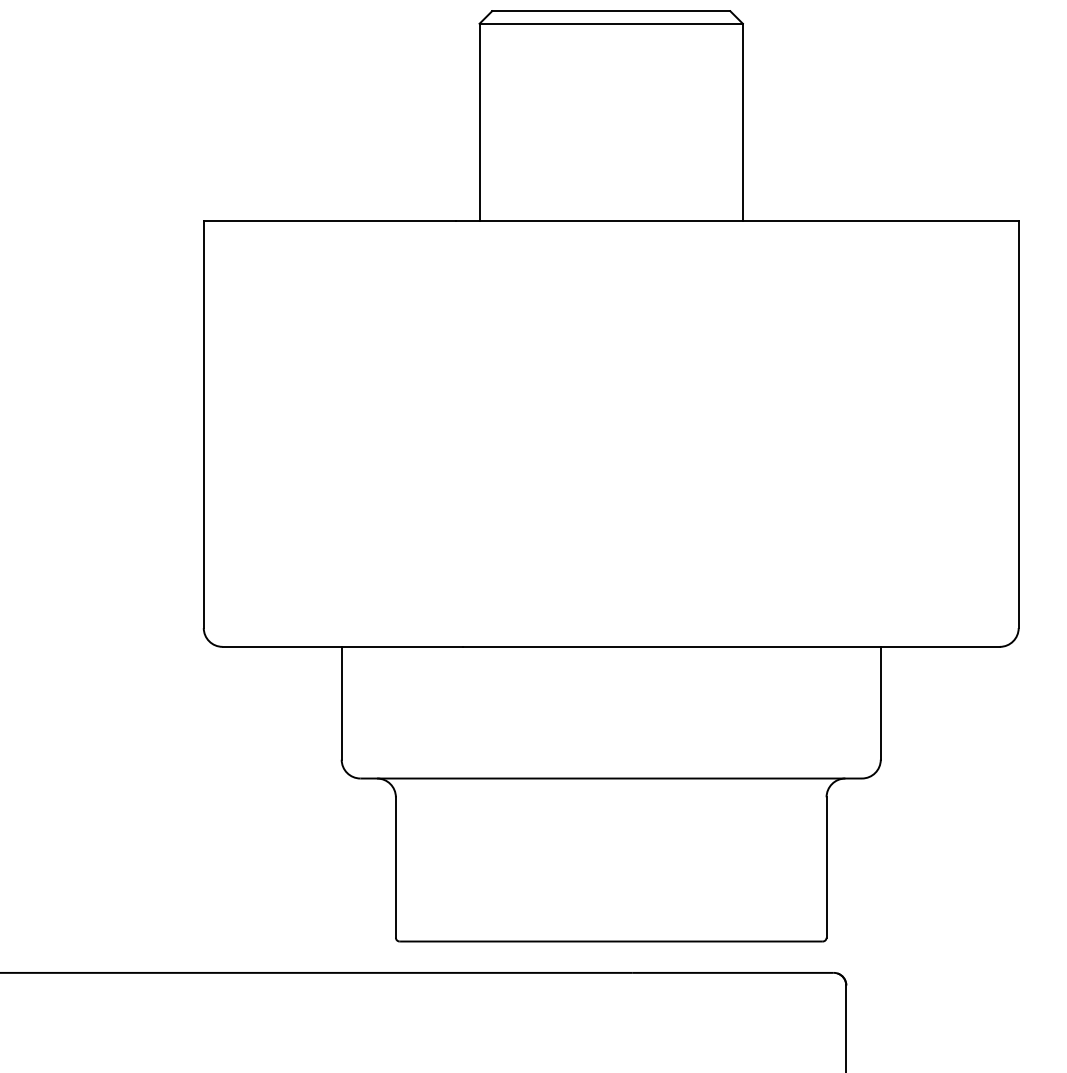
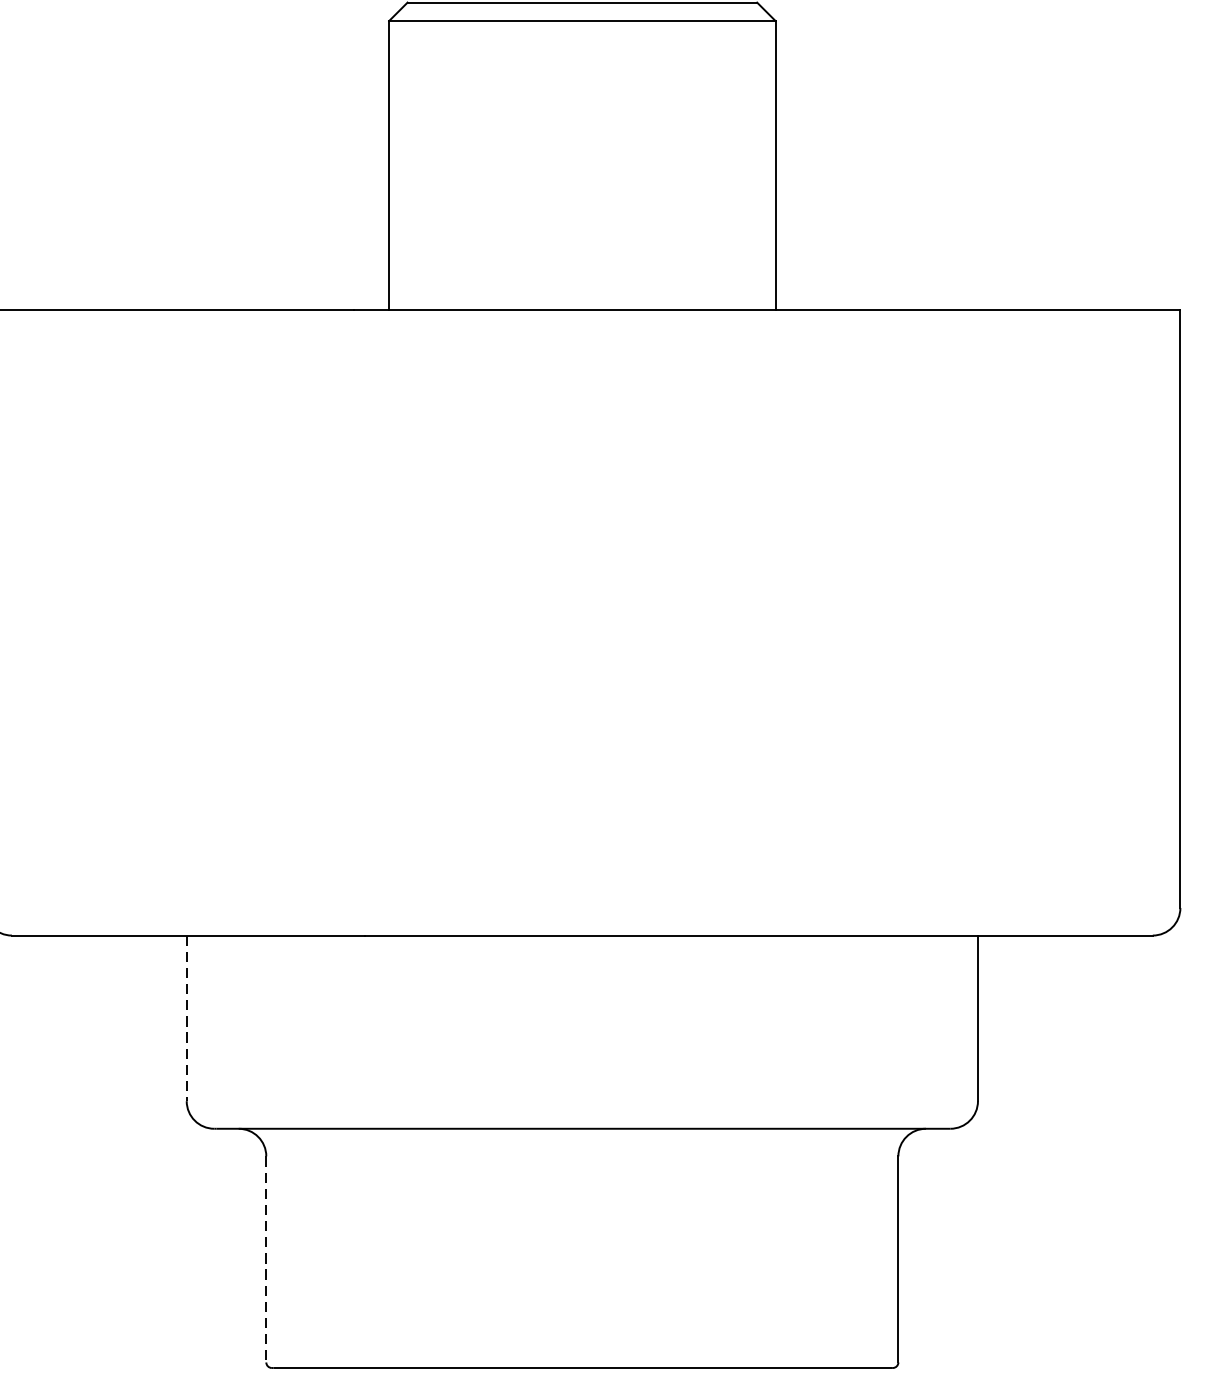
line: (341, 703) -> (186, 1018), solid -> dashed
line: (395, 868) -> (265, 1260), solid -> dashed

